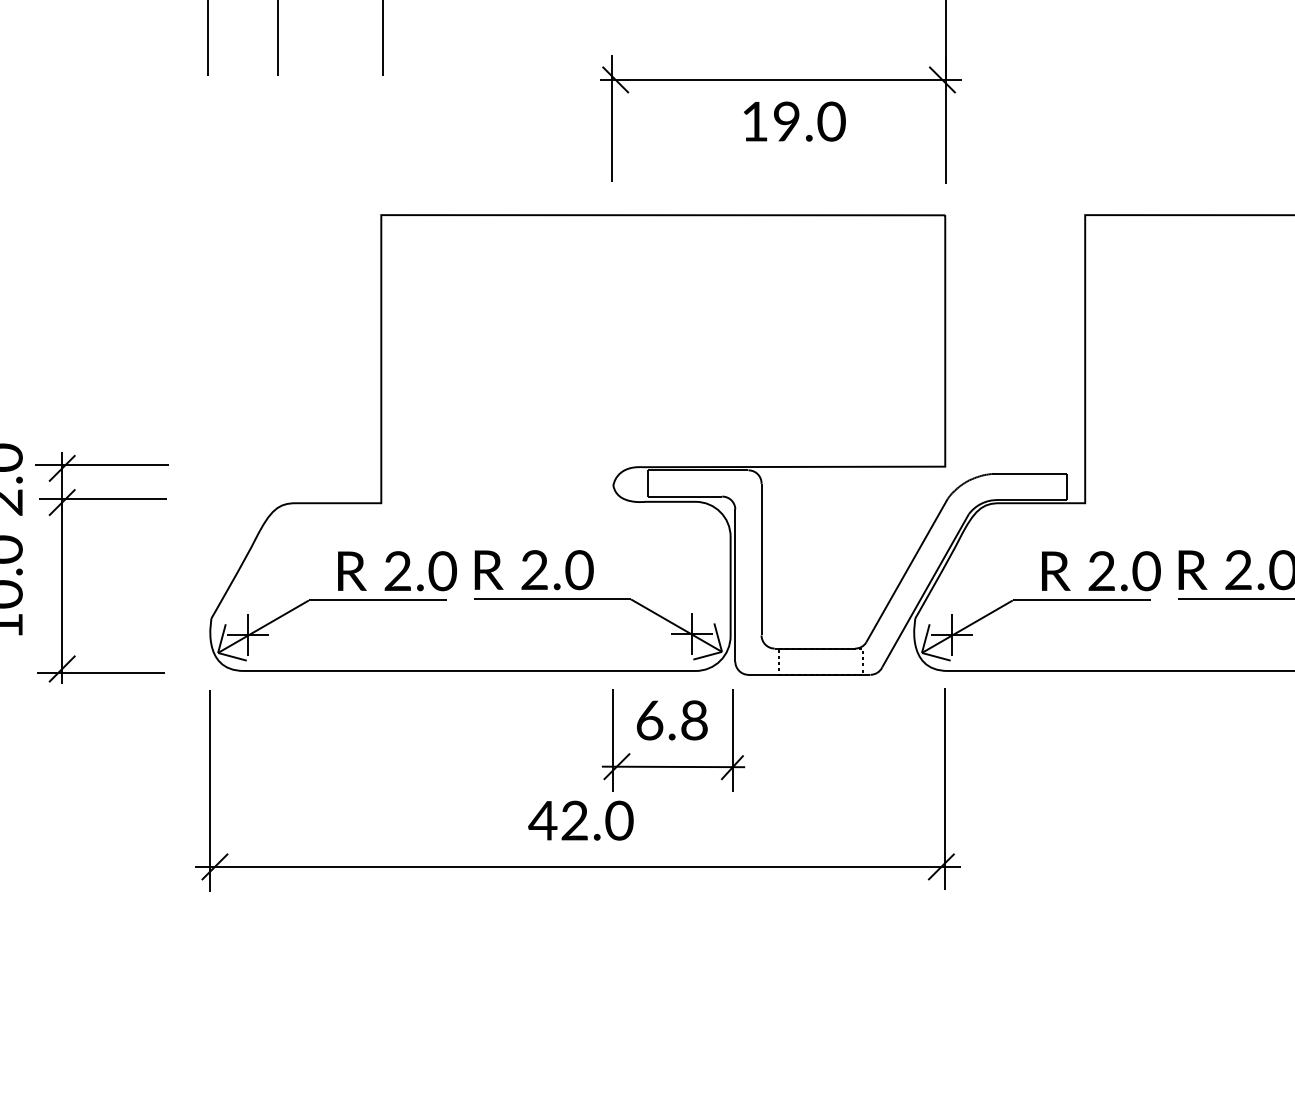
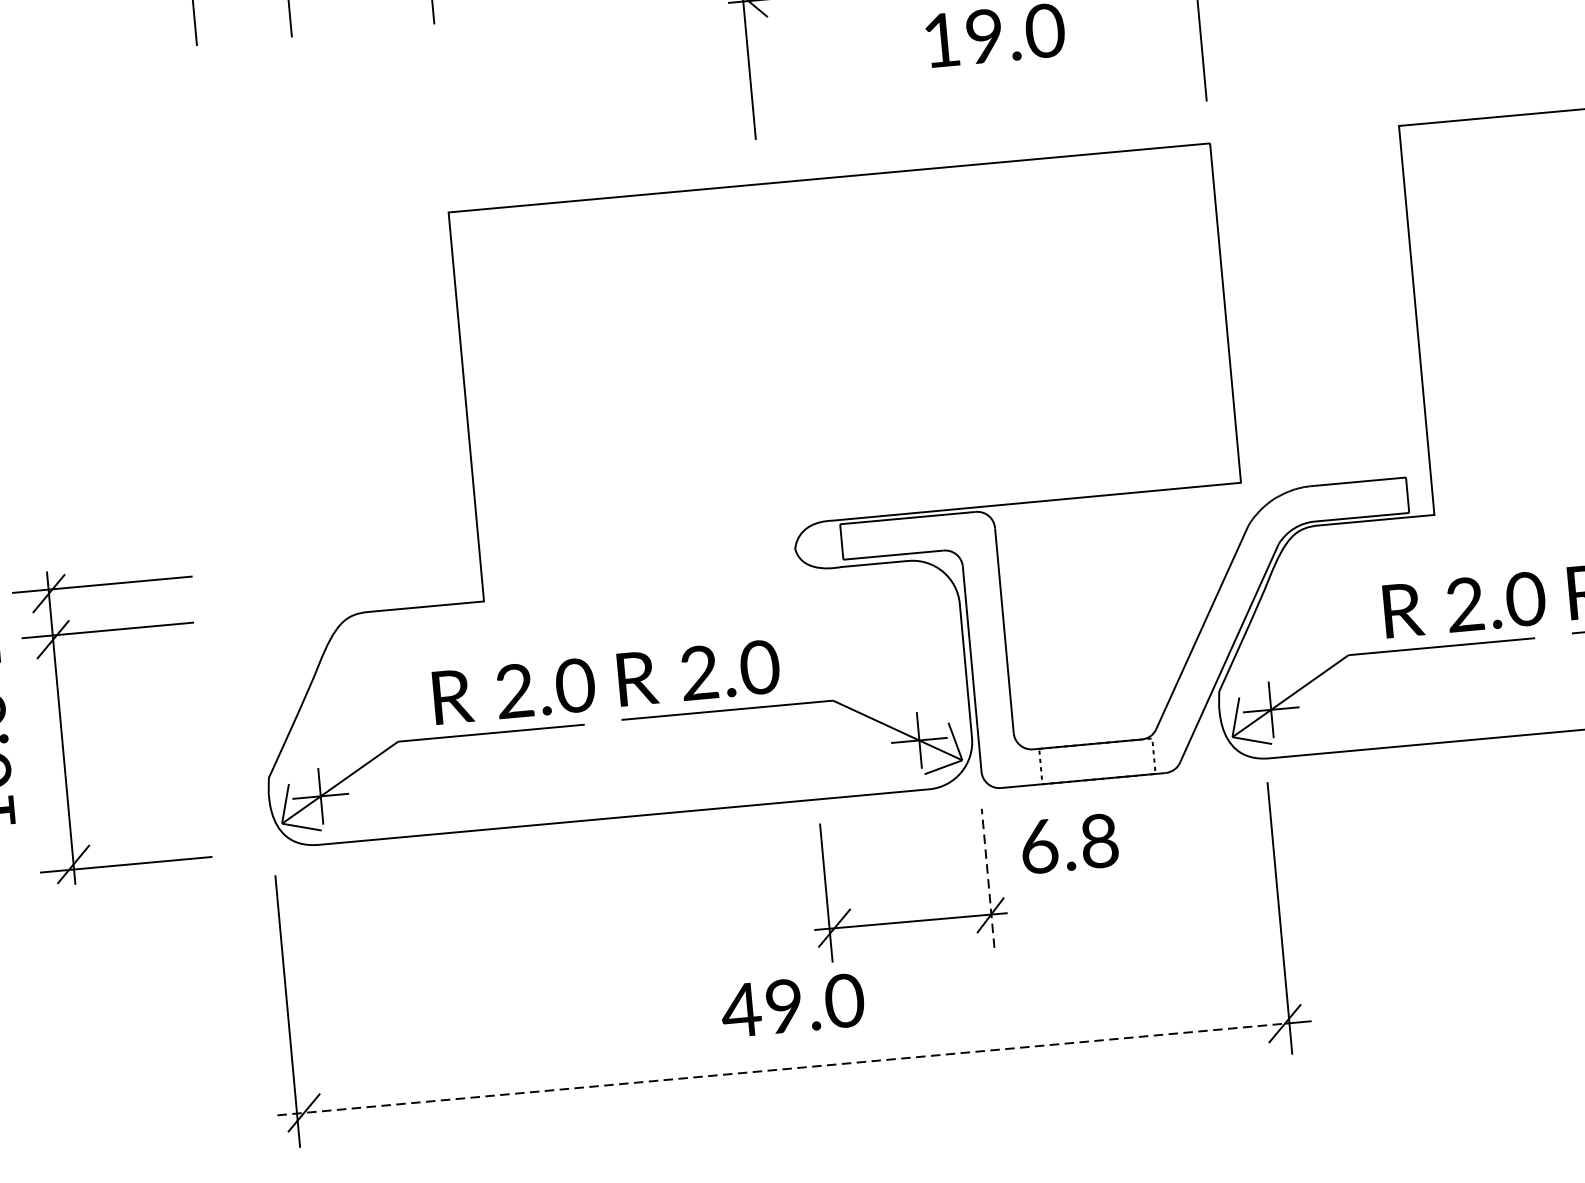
text: (671, 720) -> (1068, 844), moved
line: (733, 740) -> (988, 878), solid -> dashed
text: (574, 820) -> (783, 1006), 42.0 -> 49.0
line: (567, 866) -> (780, 1069), solid -> dashed

